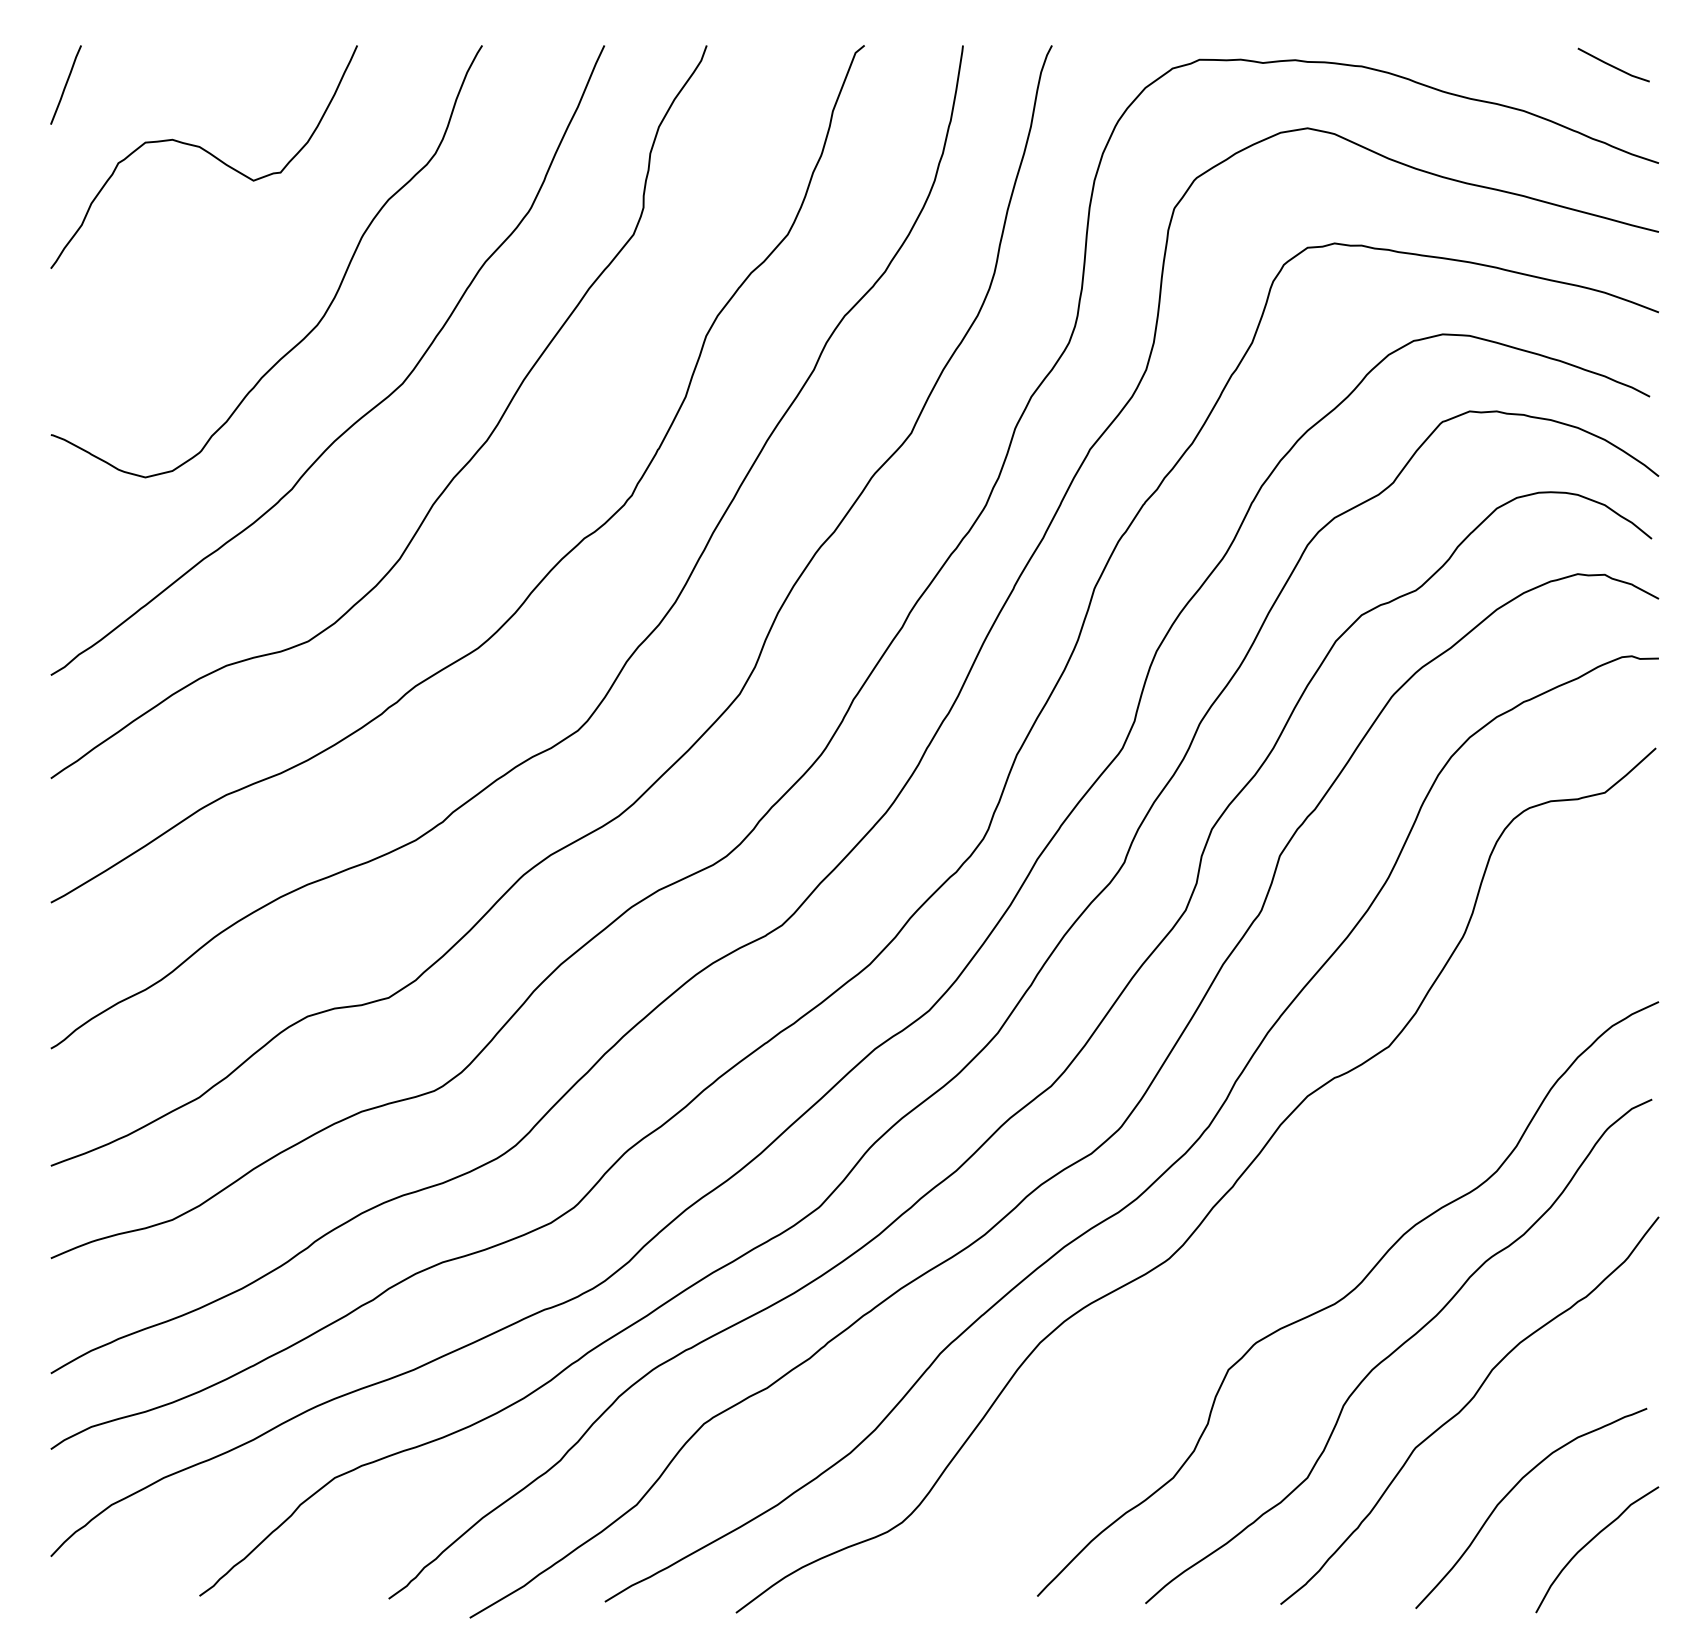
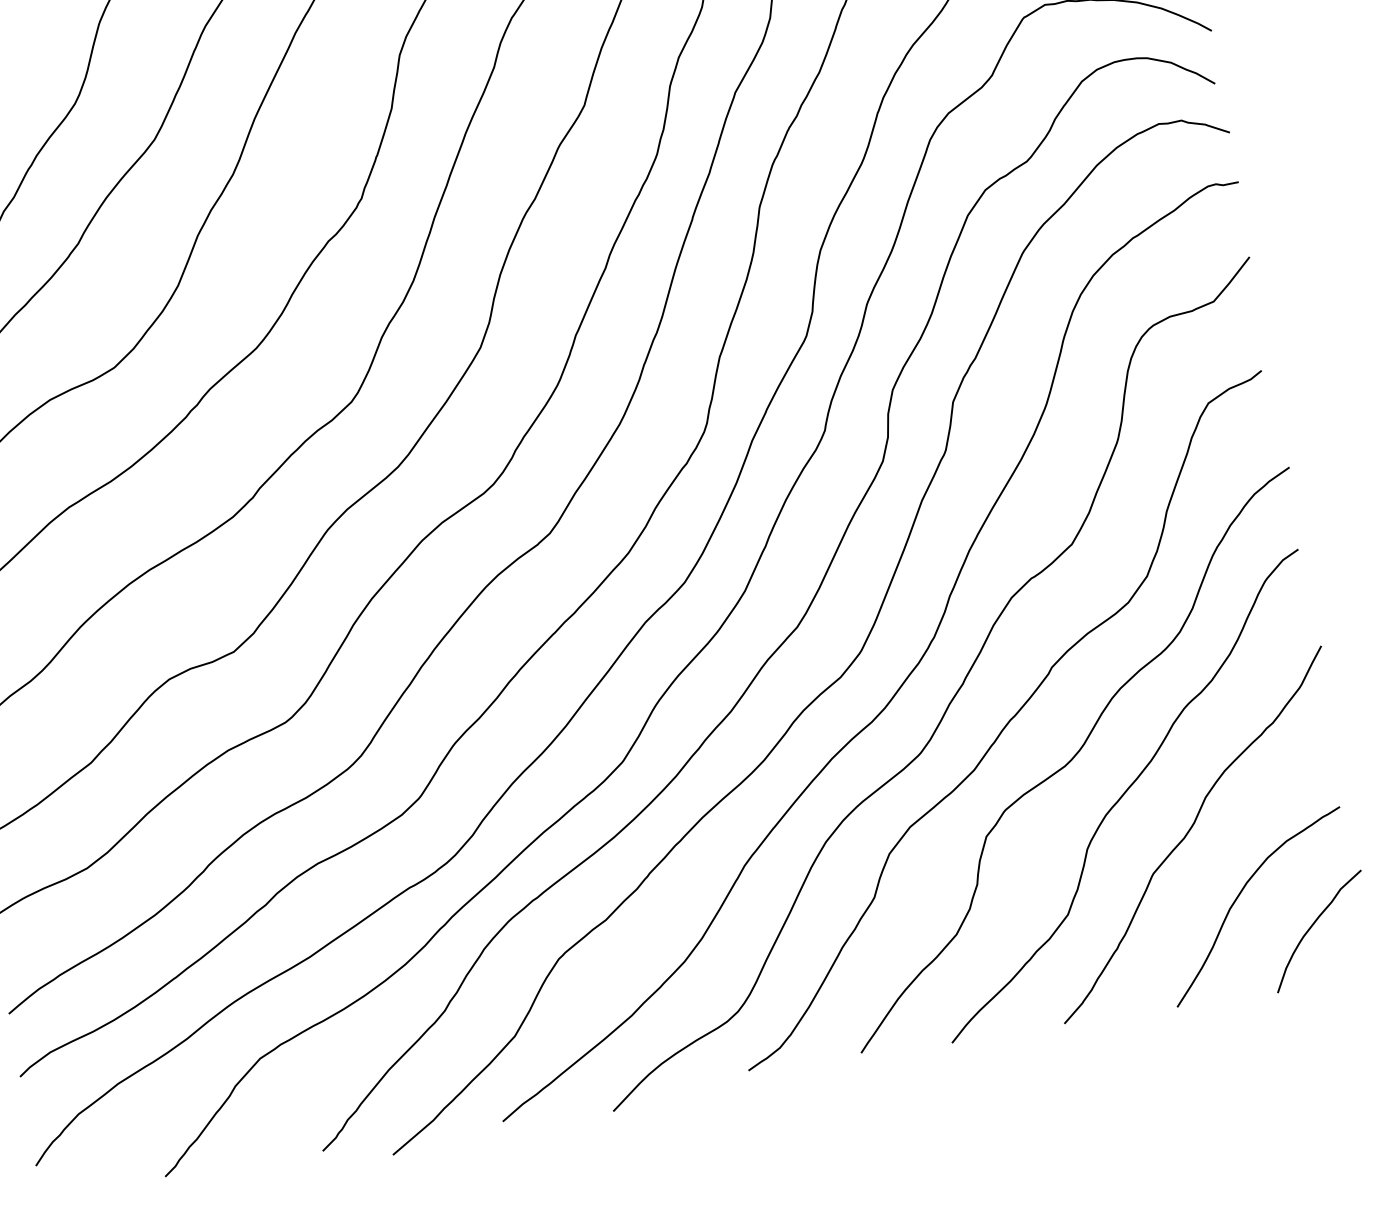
curve: (1277, 1240) -> (1008, 721), added

